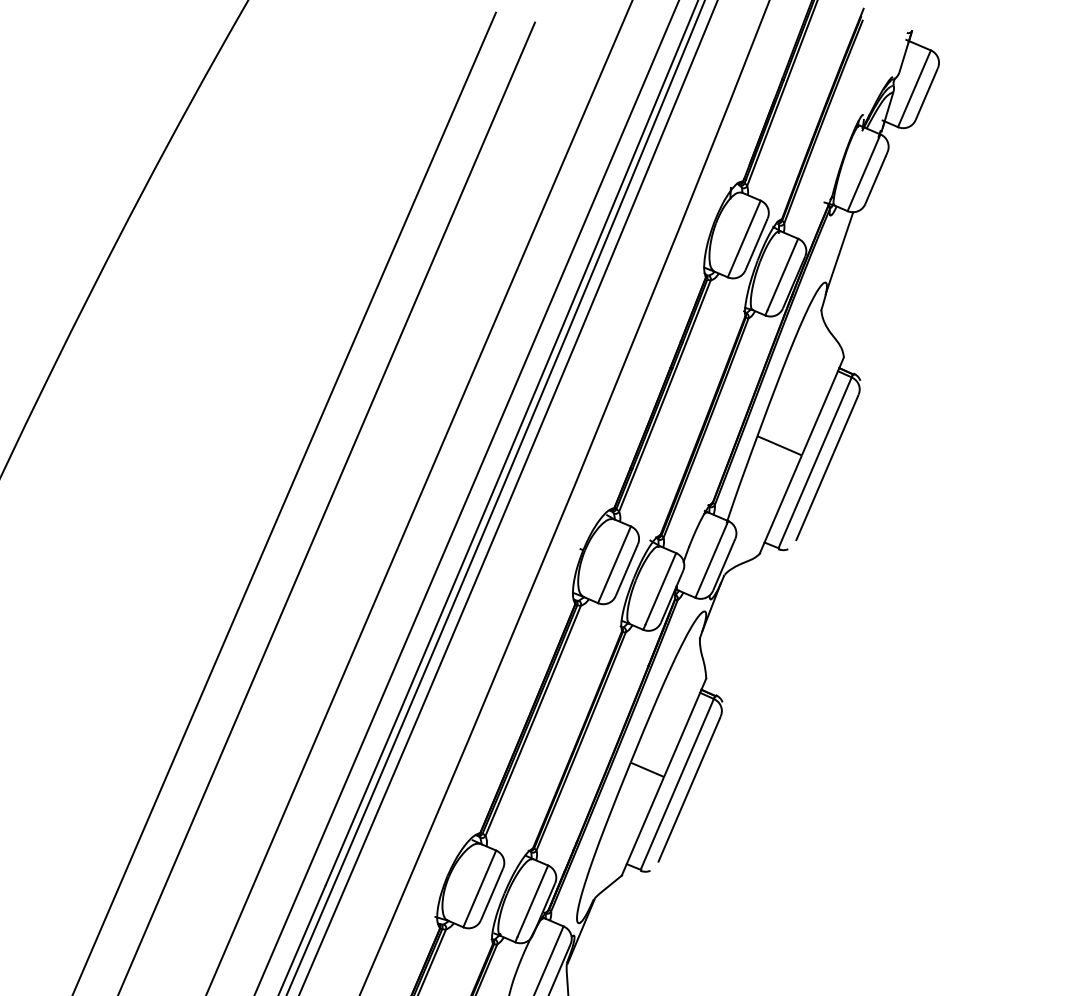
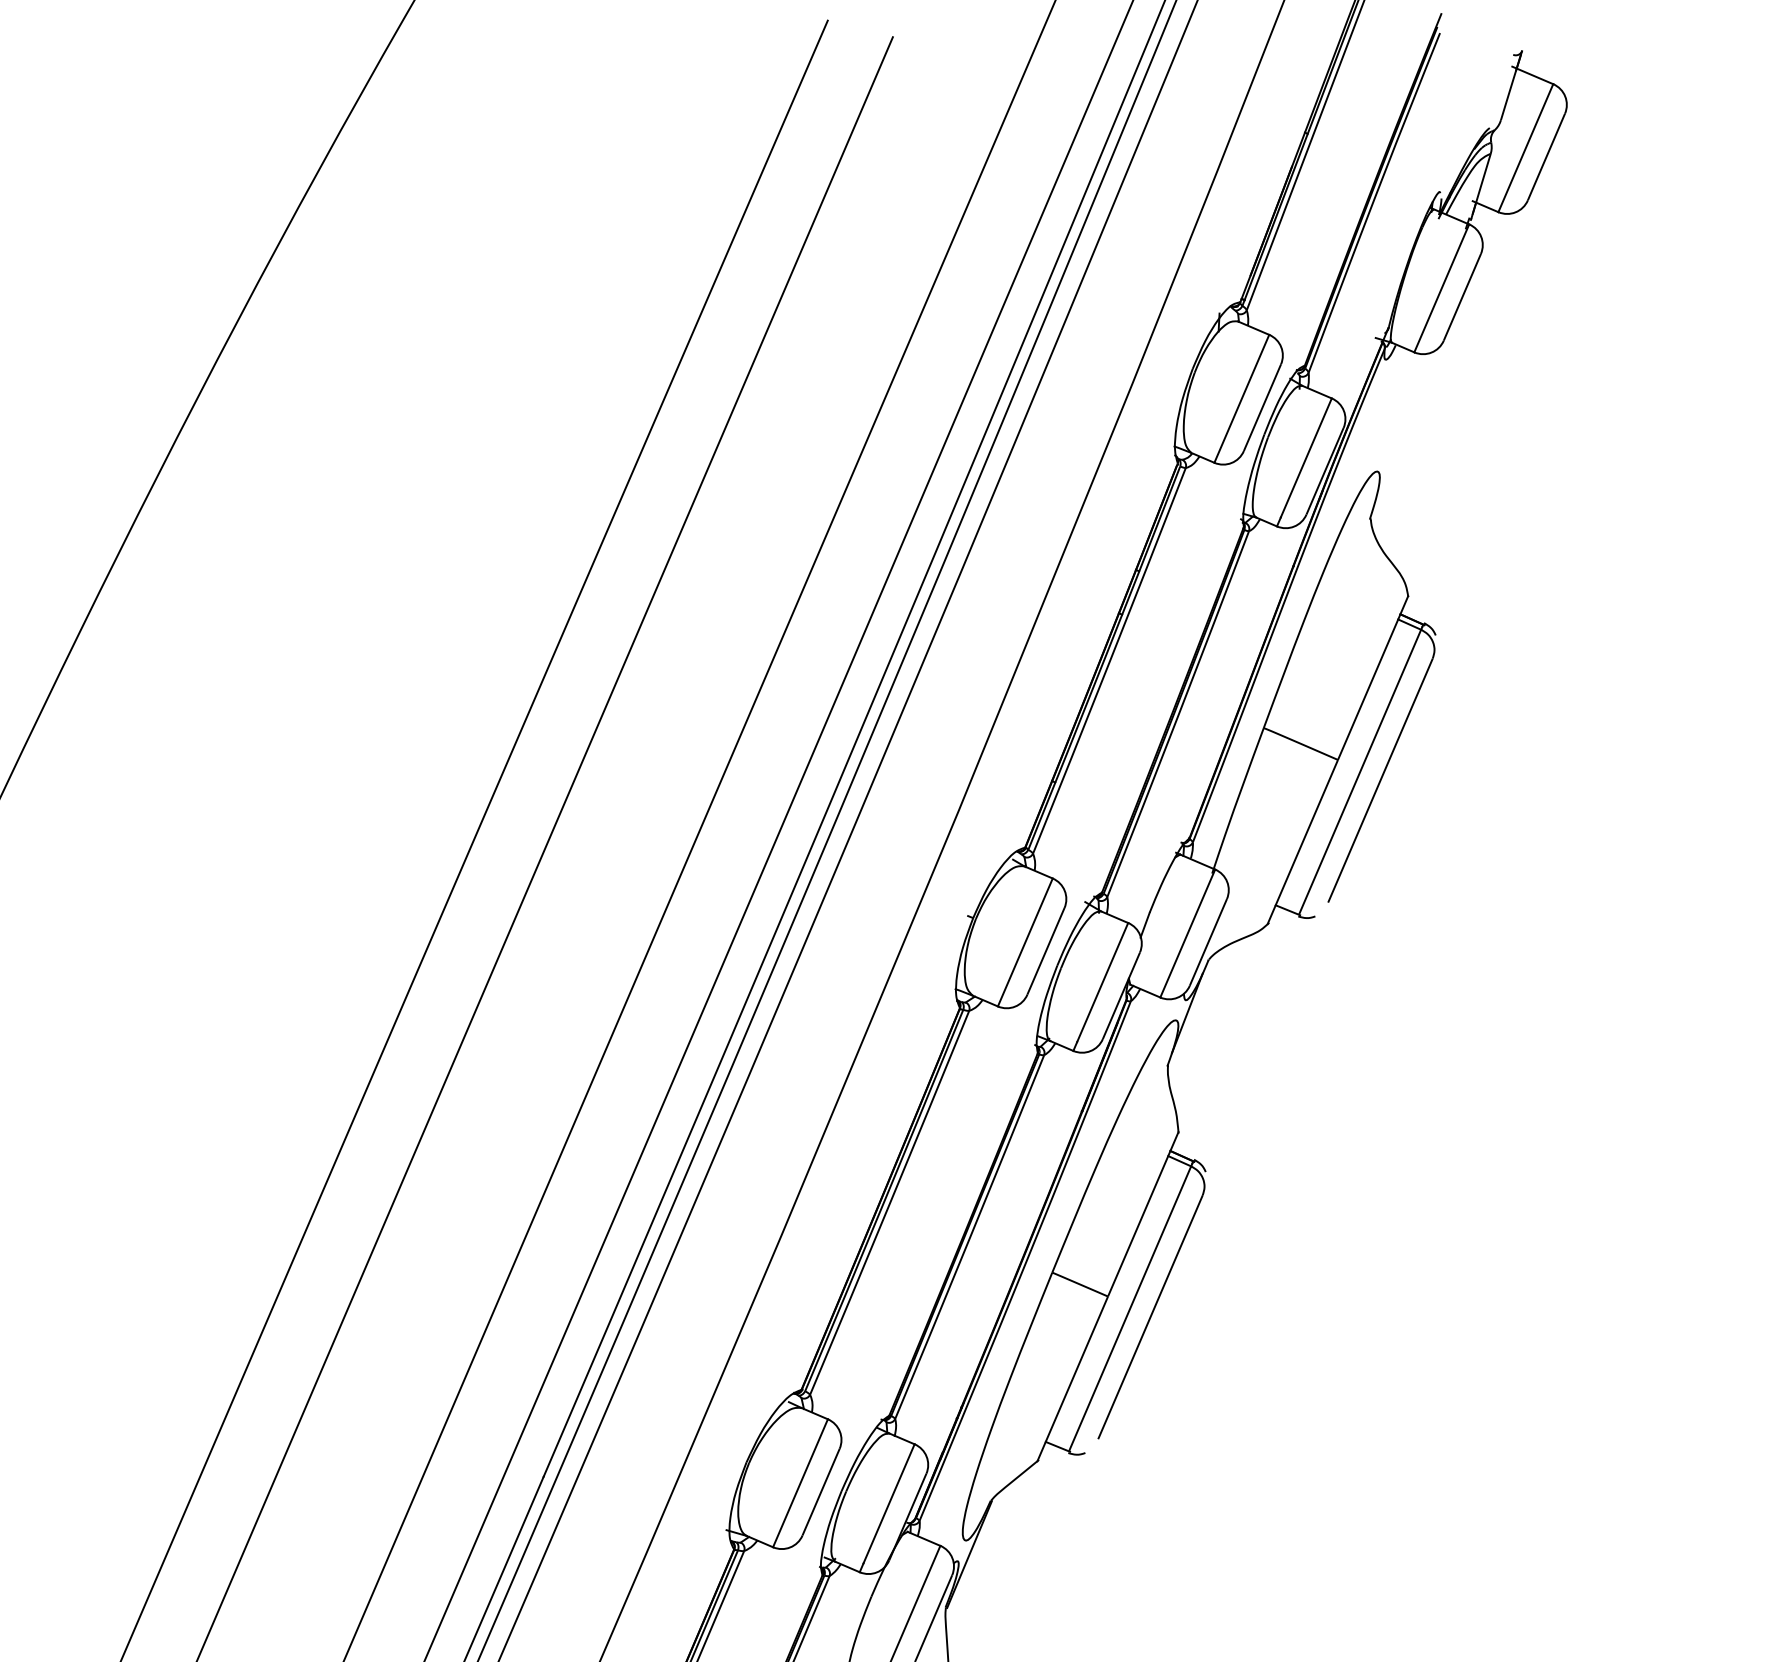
line: (839, 253) -> (1400, 423), removed

